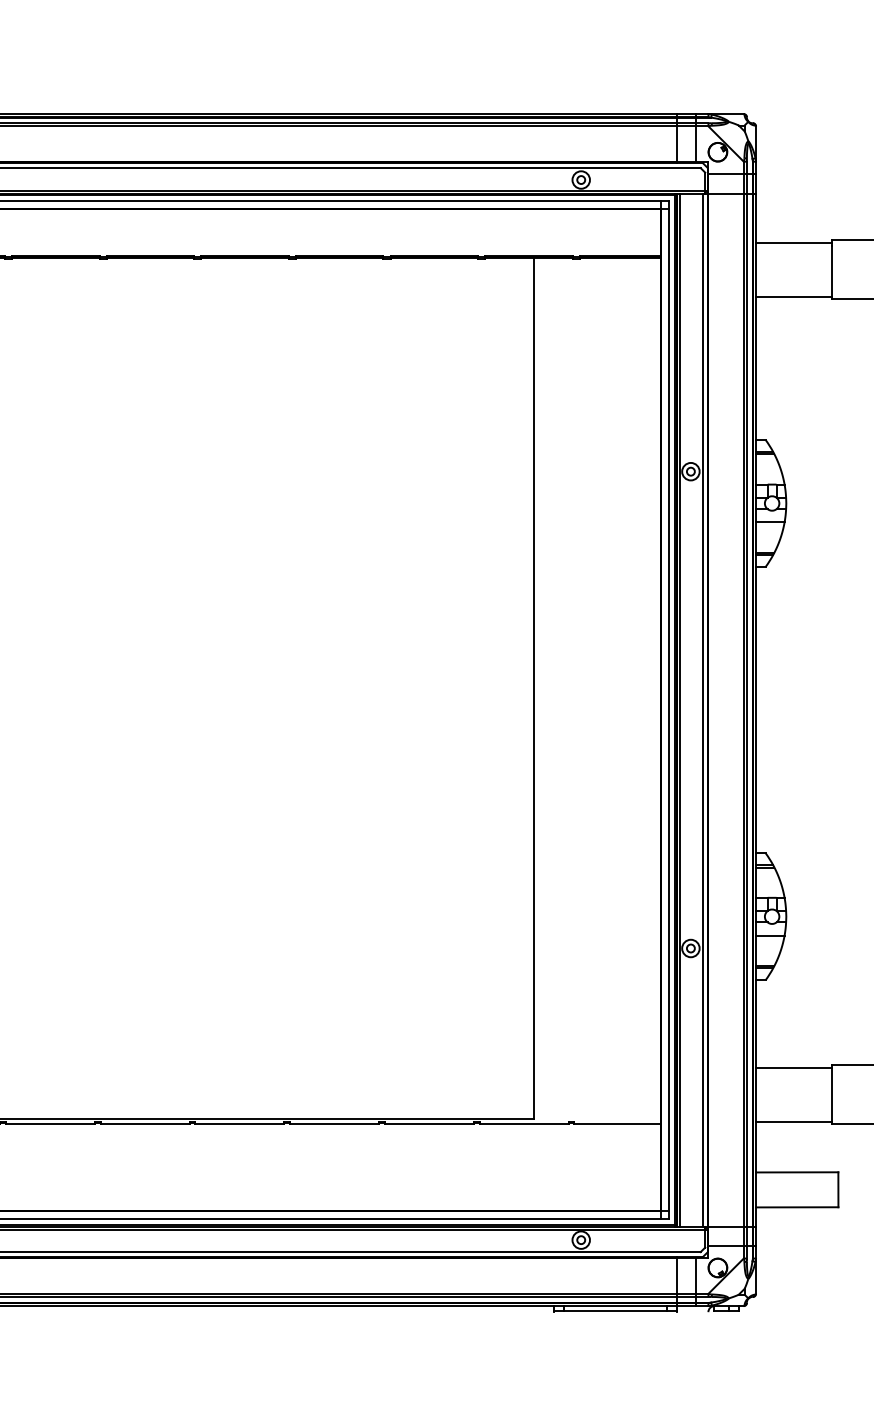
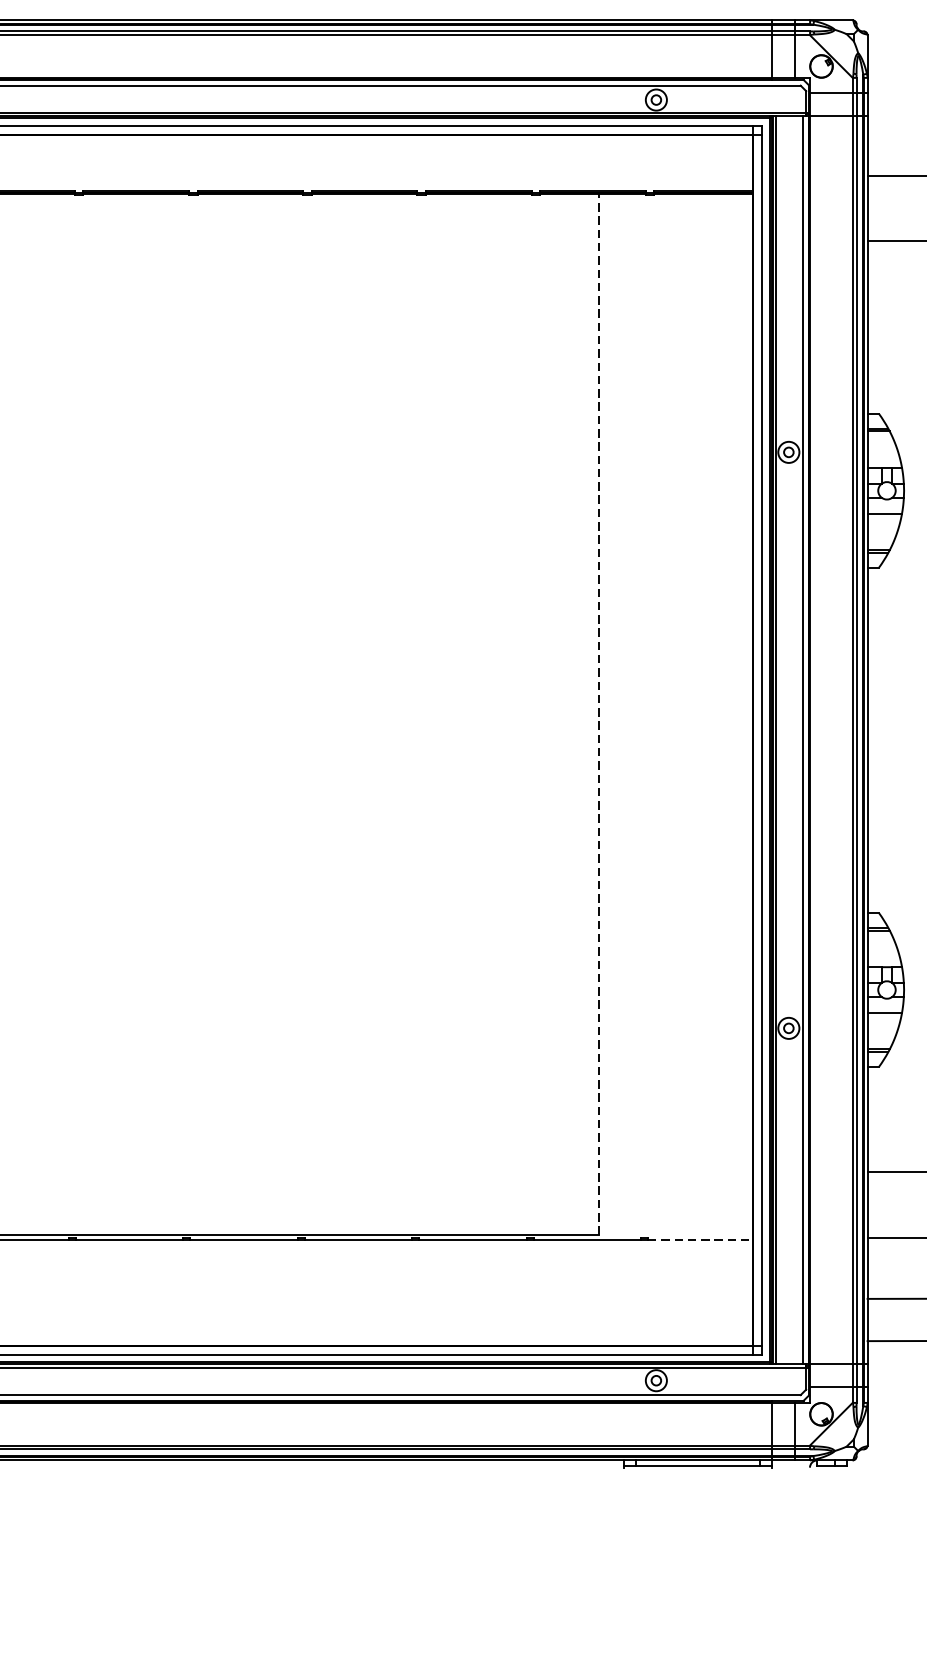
line: (533, 688) -> (598, 714), solid -> dashed
line: (618, 1123) -> (701, 1239), solid -> dashed

